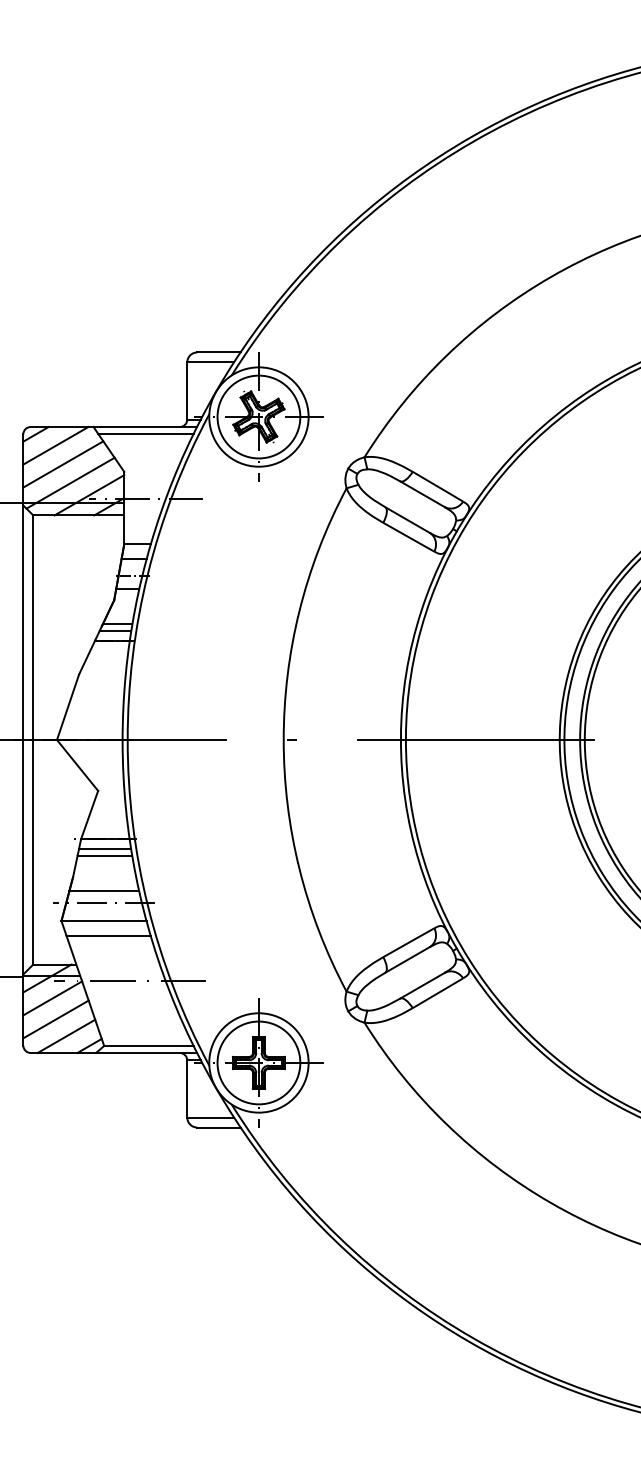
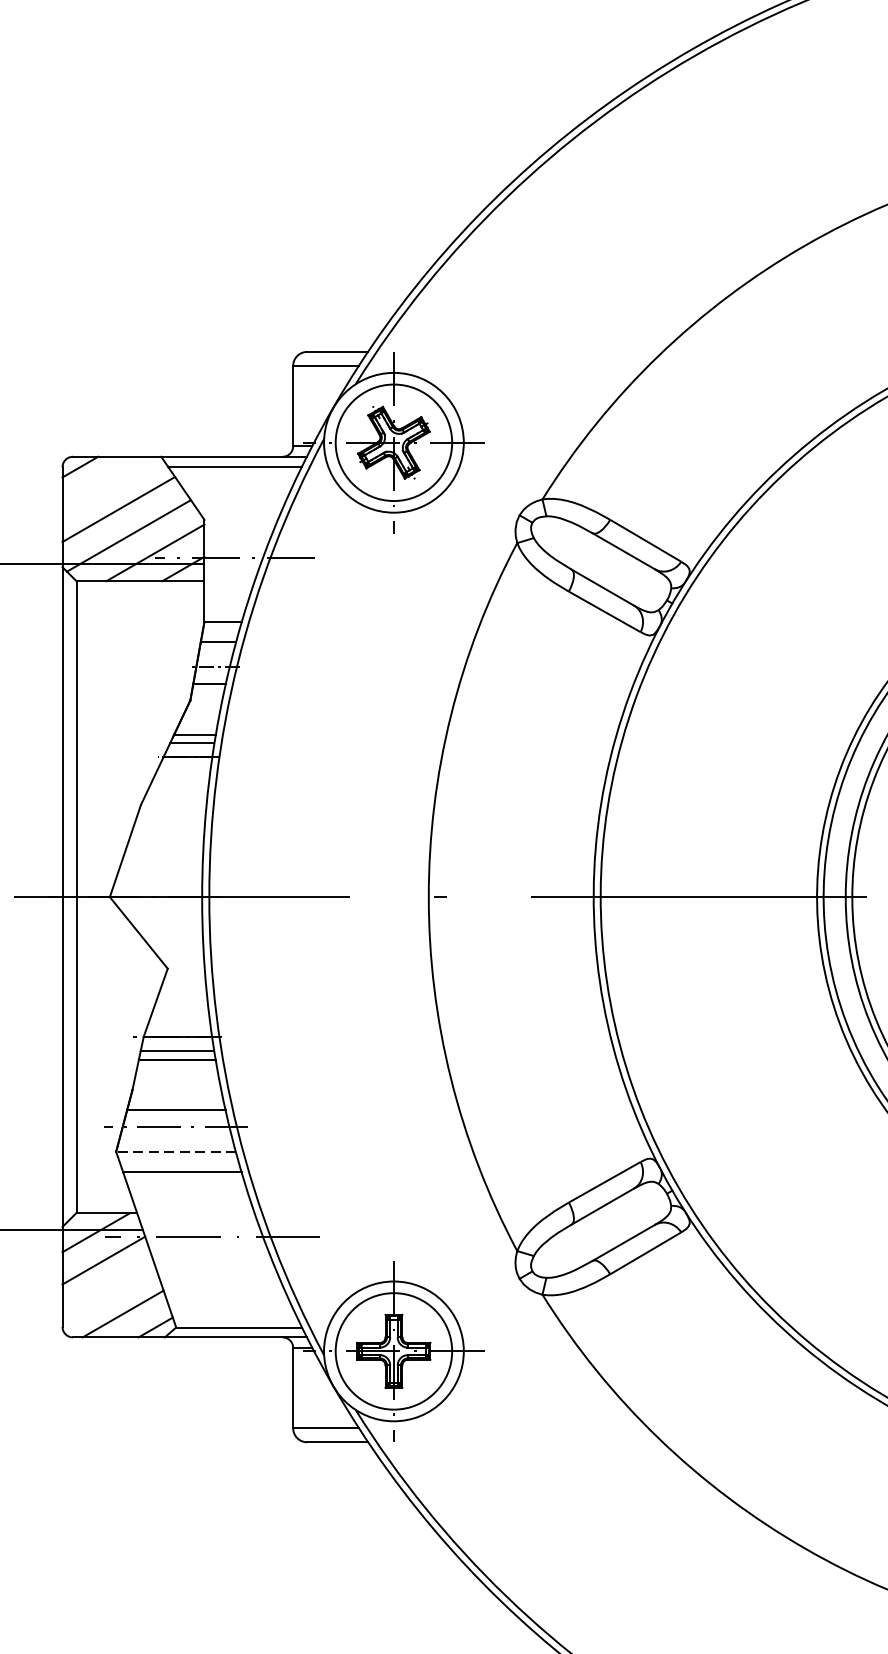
line: (55, 445) -> (107, 482), removed
line: (104, 921) -> (176, 1152), solid -> dashed
line: (55, 1019) -> (107, 1290), removed

